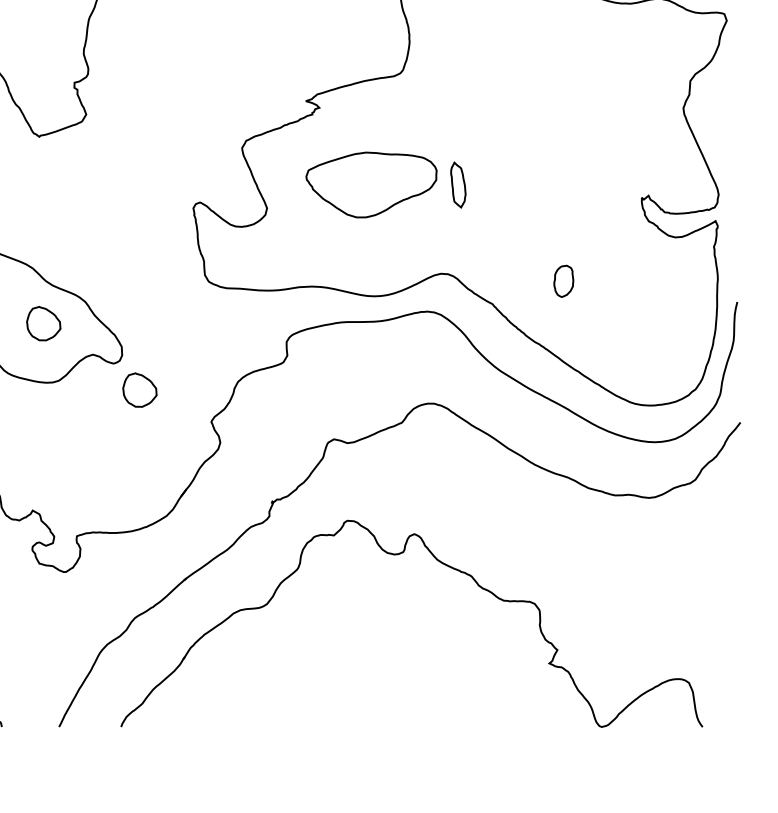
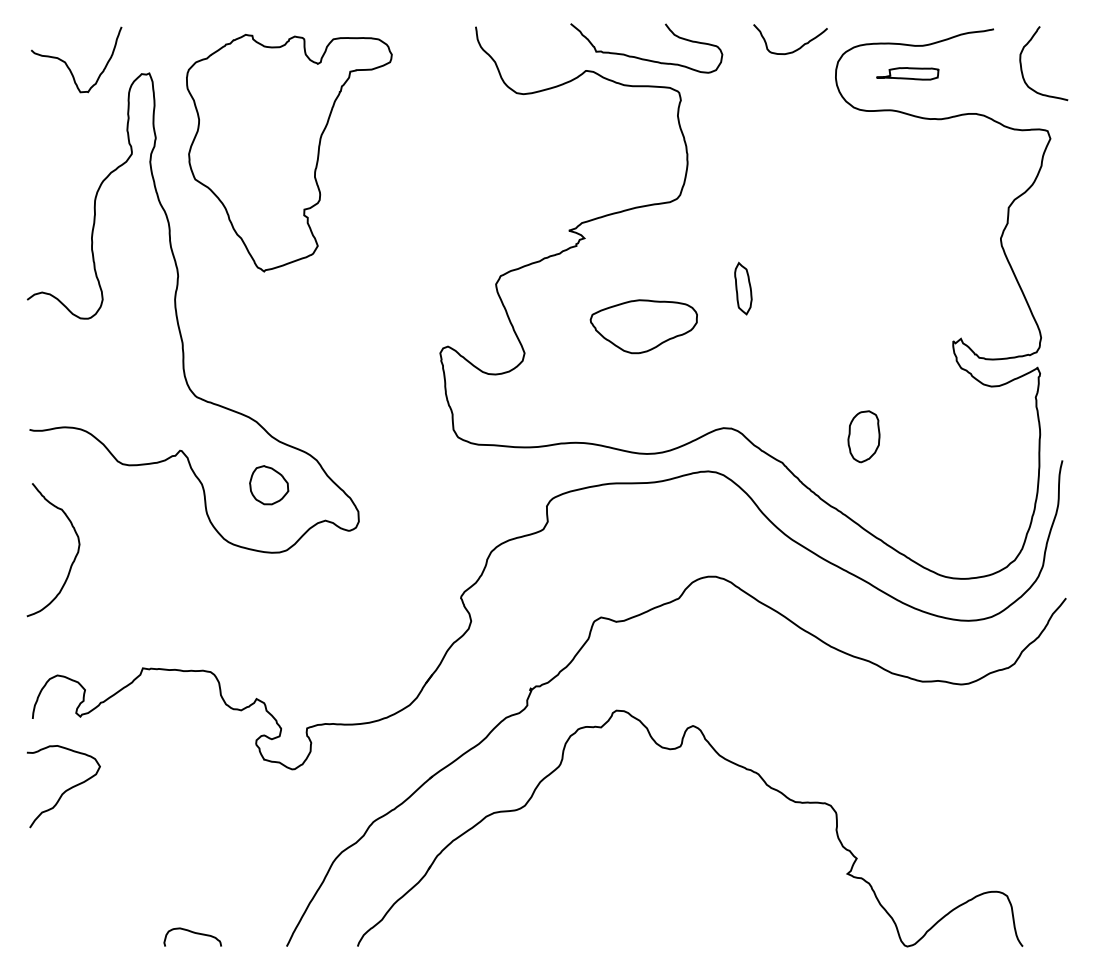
part: (371, 184) -> (643, 326), size x0.71
part: (458, 184) -> (743, 288), moved
part: (563, 281) -> (863, 436), size x1.43
part: (140, 390) -> (379, 561), removed

